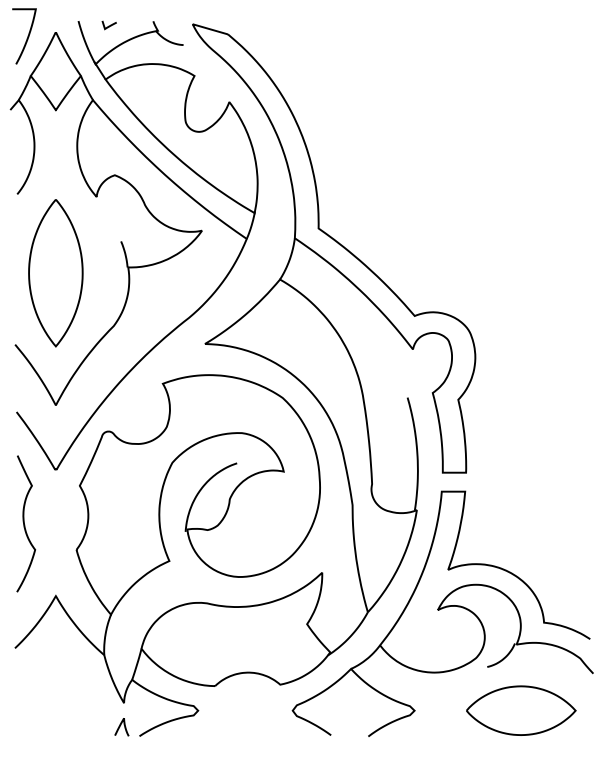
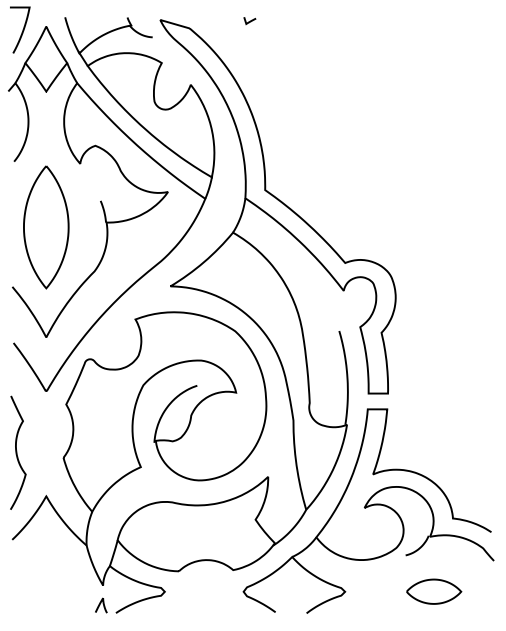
curve: (108, 25) -> (249, 21), moved
curve: (24, 523) -> (16, 452), moved
part: (521, 710) -> (434, 591), size x0.6

